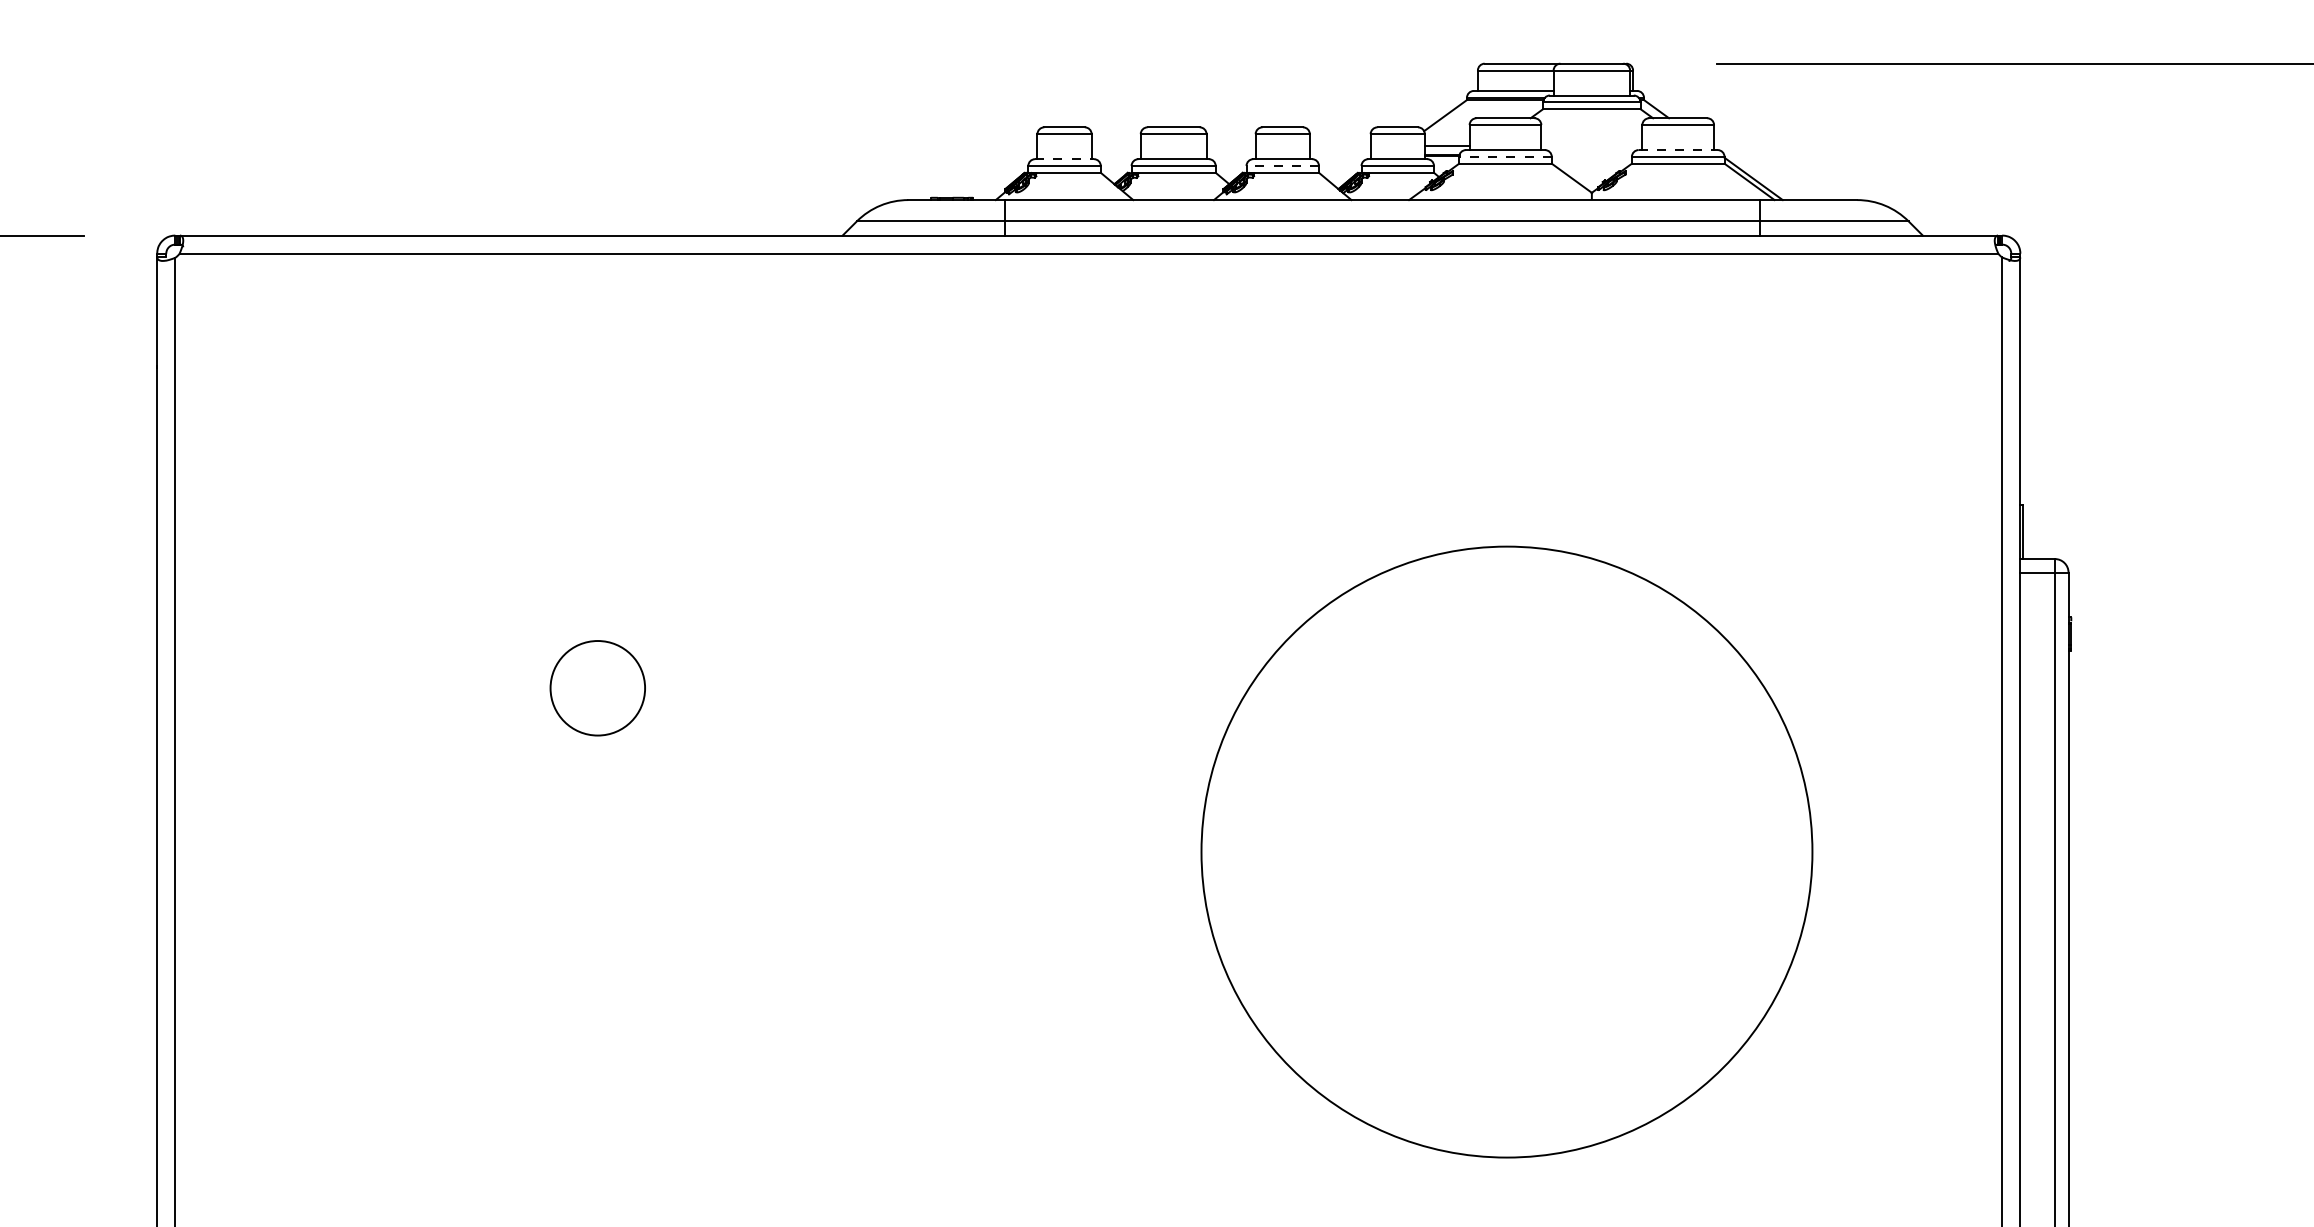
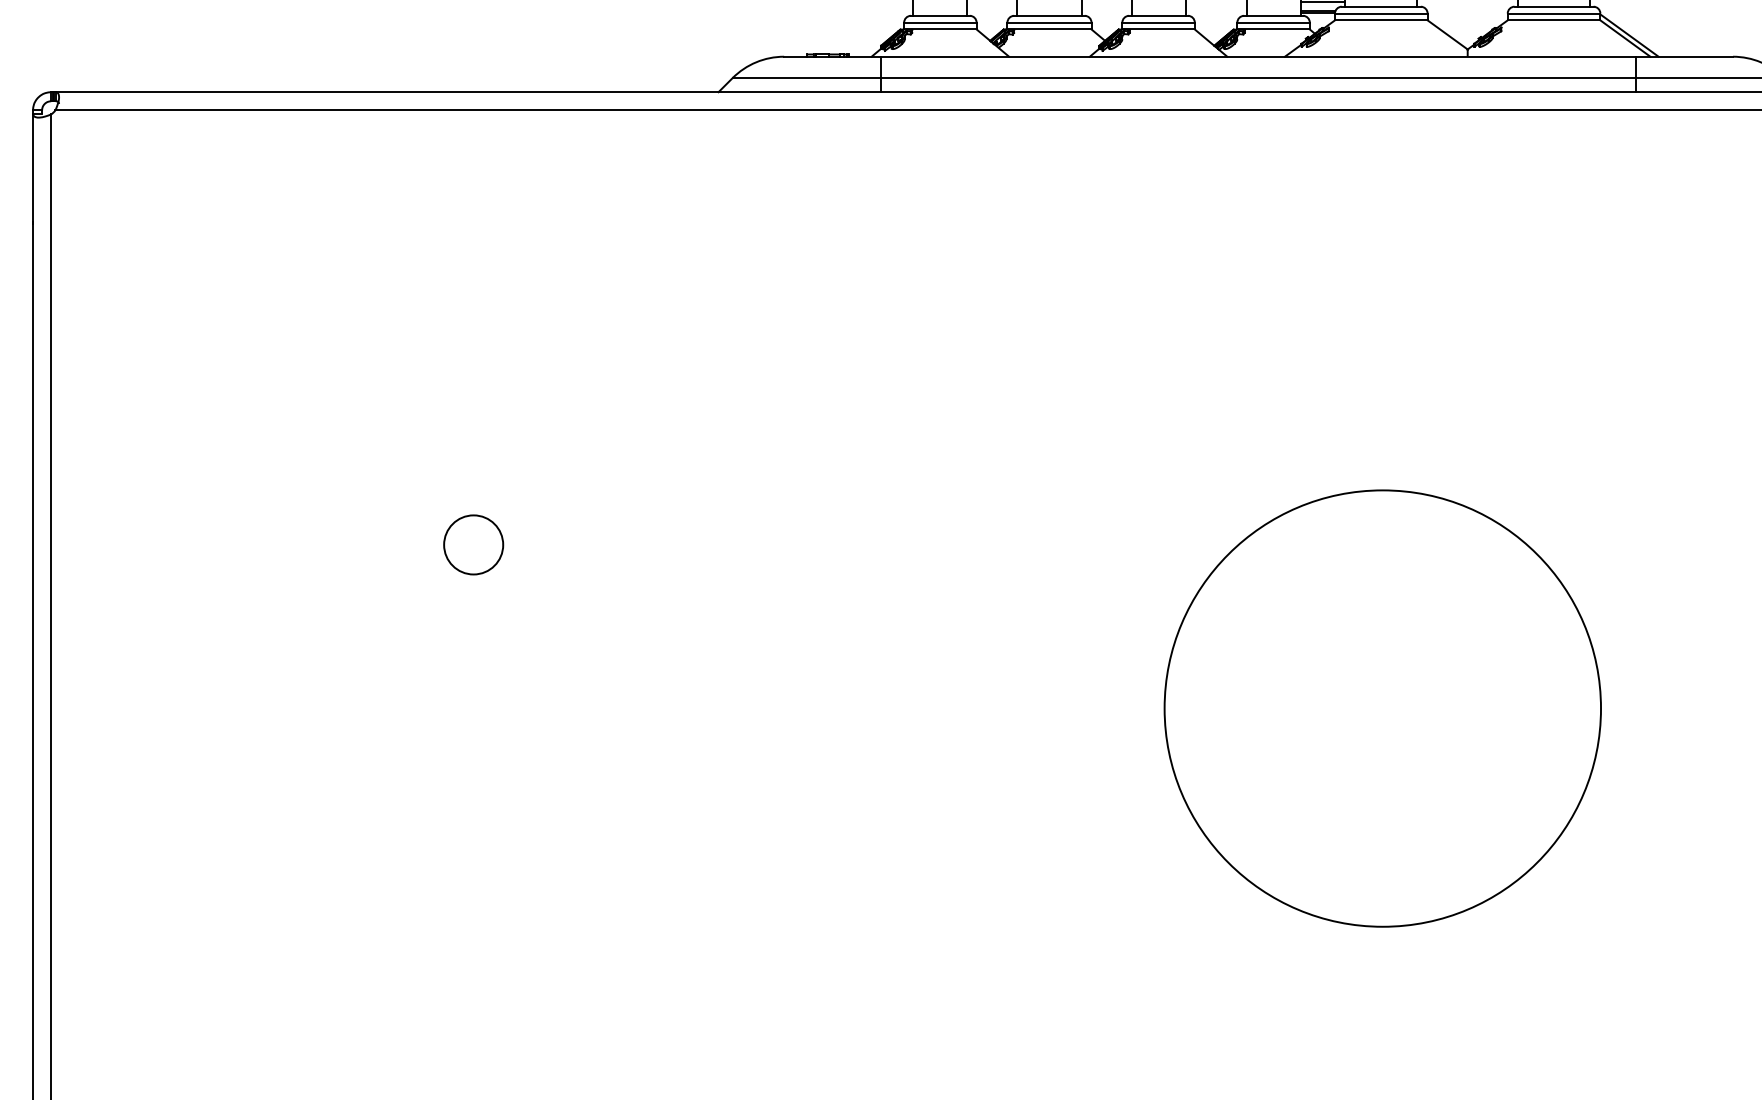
line: (1678, 150) -> (1554, 7), dashed -> solid
line: (1504, 156) -> (1380, 13), dashed -> solid
line: (1065, 159) -> (941, 16), dashed -> solid
line: (1282, 165) -> (1158, 22), dashed -> solid
circle: (597, 687) -> (473, 544), size x0.62
circle: (1506, 851) -> (1382, 708), size x0.71

